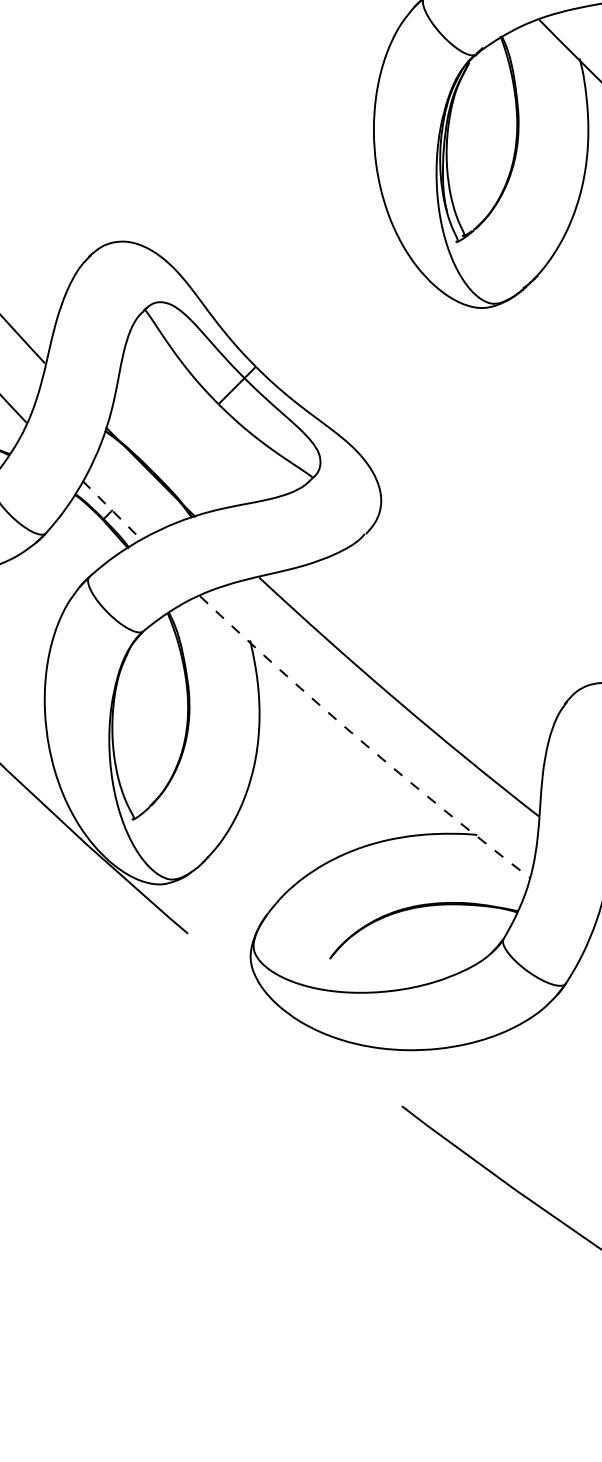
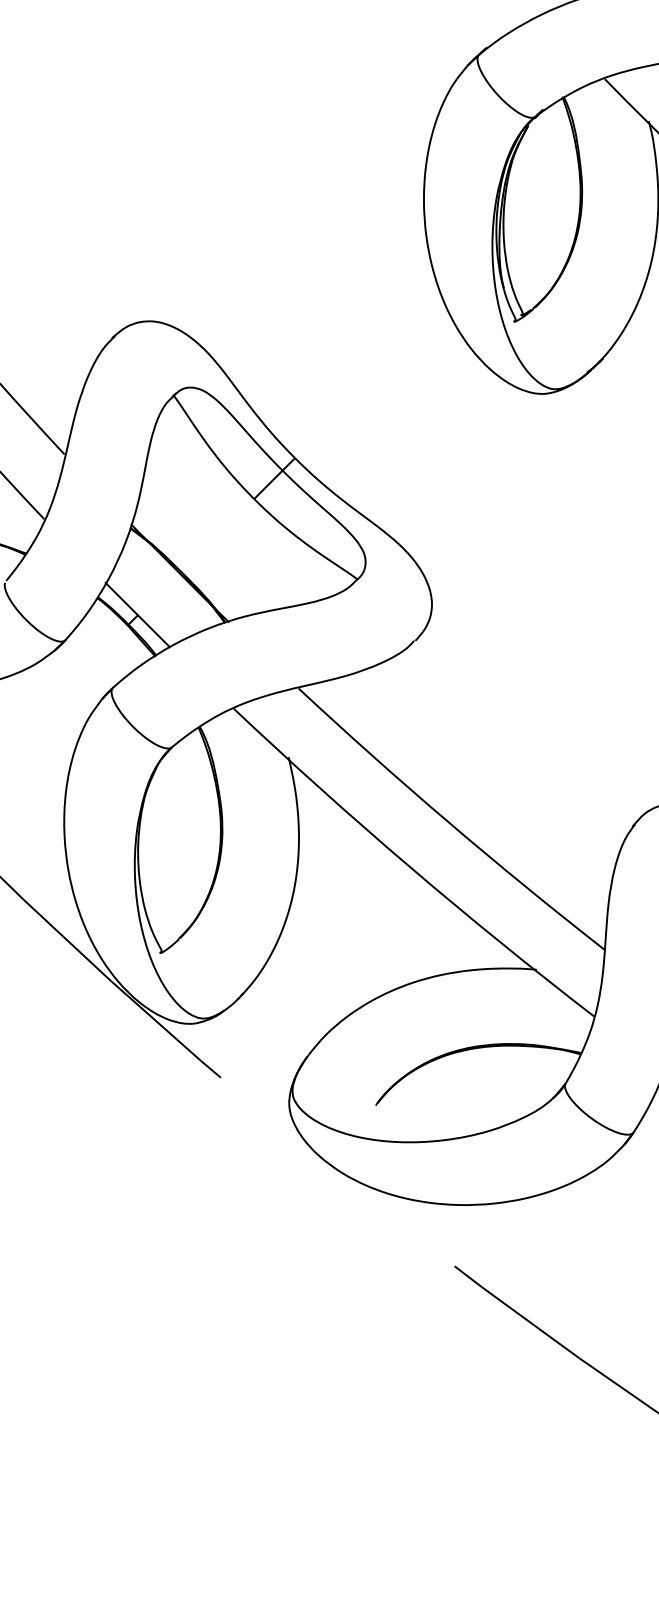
line: (112, 510) -> (138, 615), dashed -> solid
arc: (361, 741) -> (410, 867), dashed -> solid

